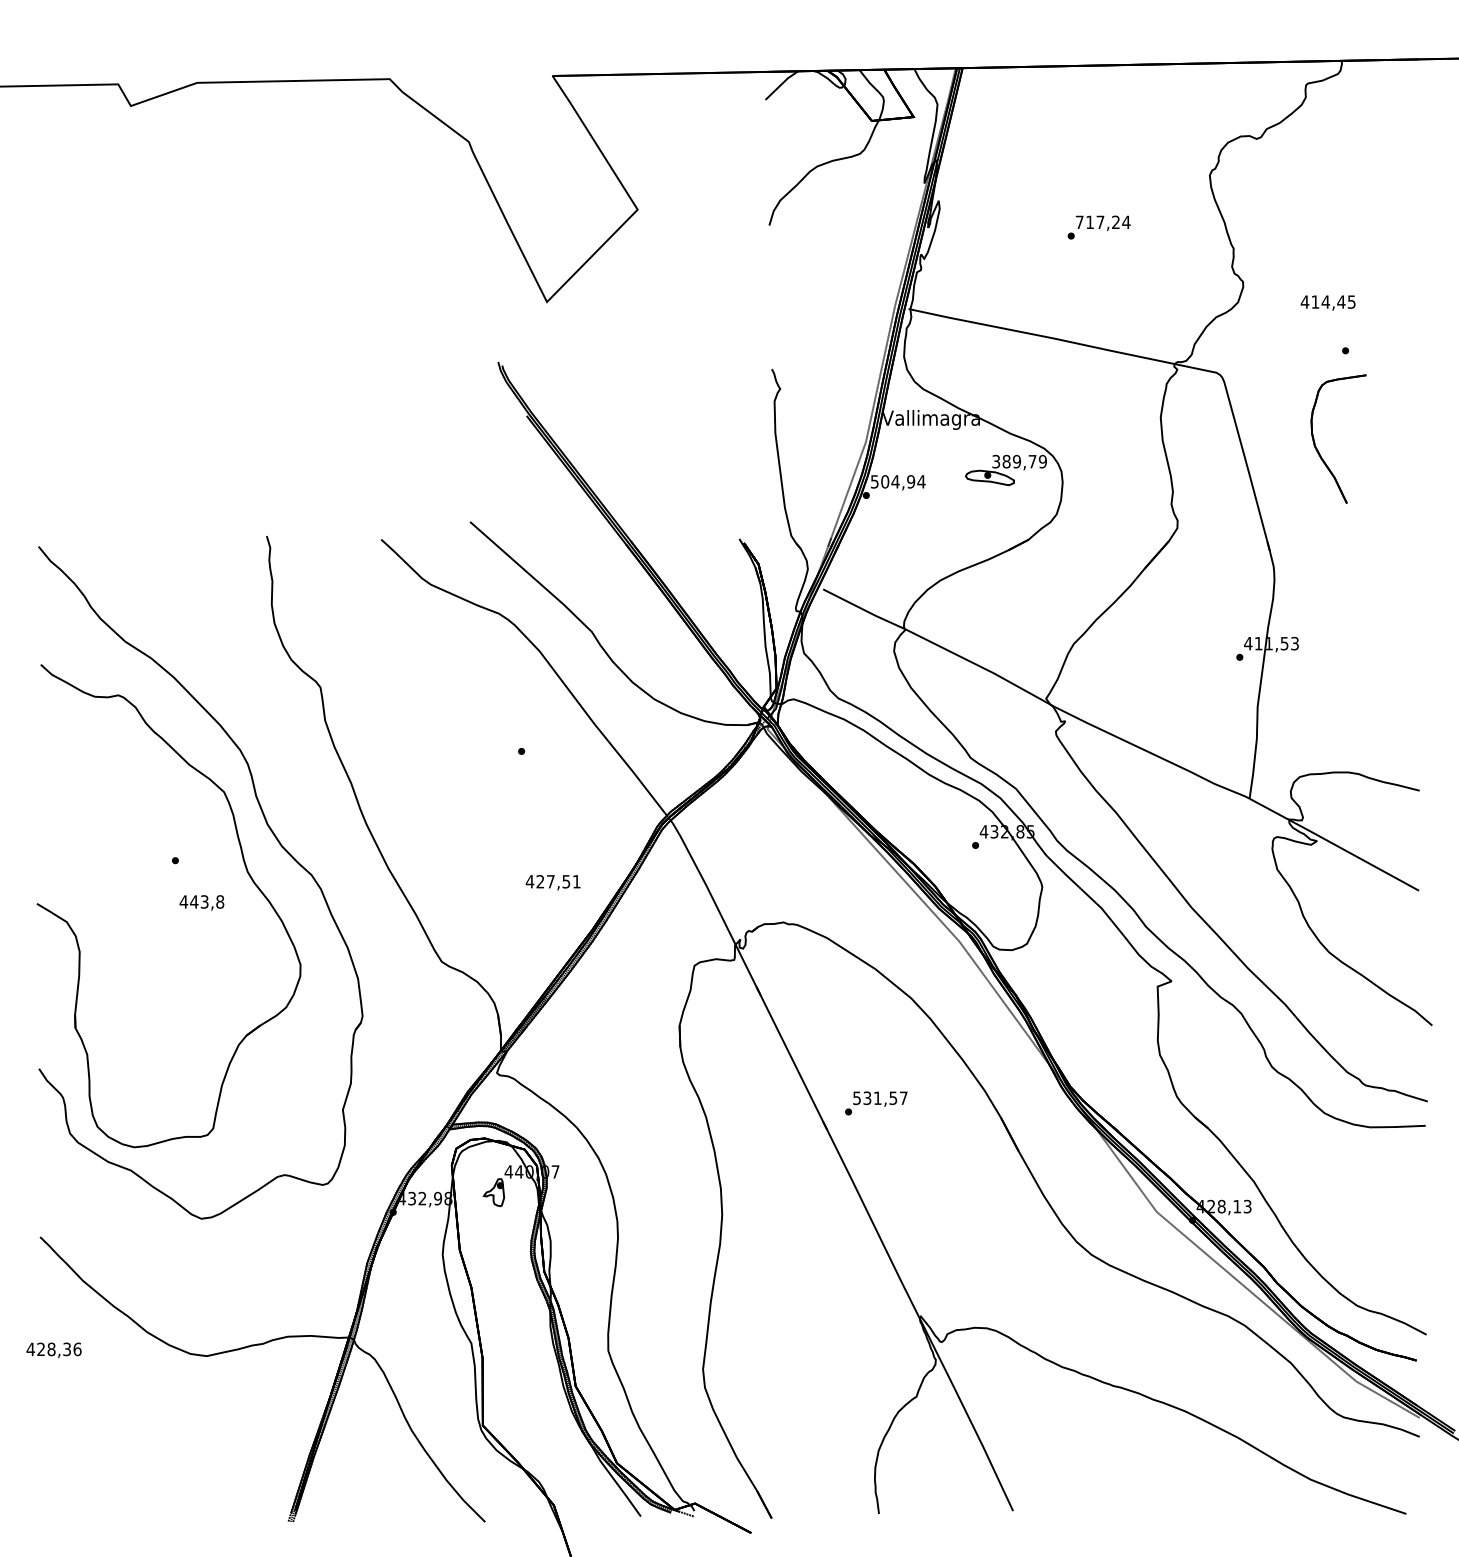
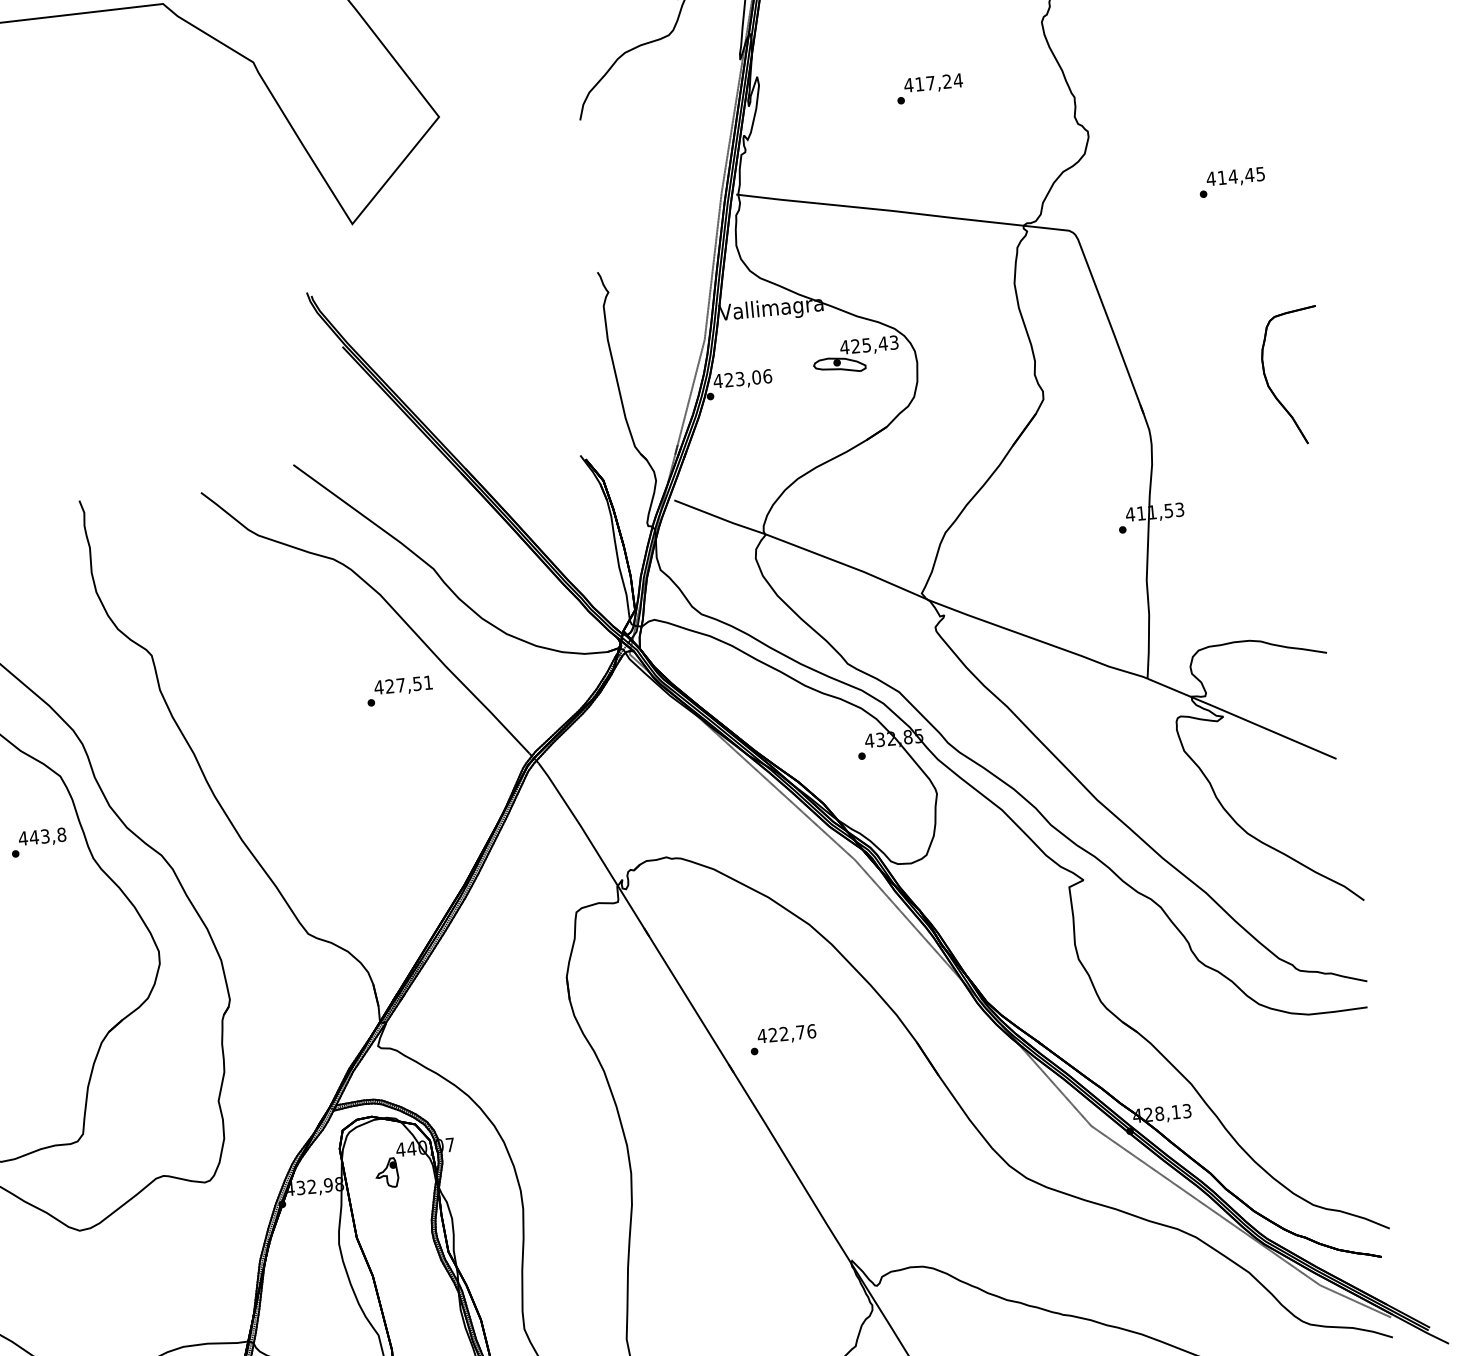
text: (1079, 221) -> (908, 84), 717,24 -> 417,24
text: (1327, 302) -> (1234, 177), moved
part: (1317, 448) -> (1271, 388), moved
text: (1018, 461) -> (868, 344), 389,79 -> 425,43
text: (897, 481) -> (742, 378), 504,94 -> 423,06
text: (552, 882) -> (402, 686), moved
text: (201, 902) -> (41, 837), moved
text: (879, 1098) -> (785, 1034), 531,57 -> 422,76

